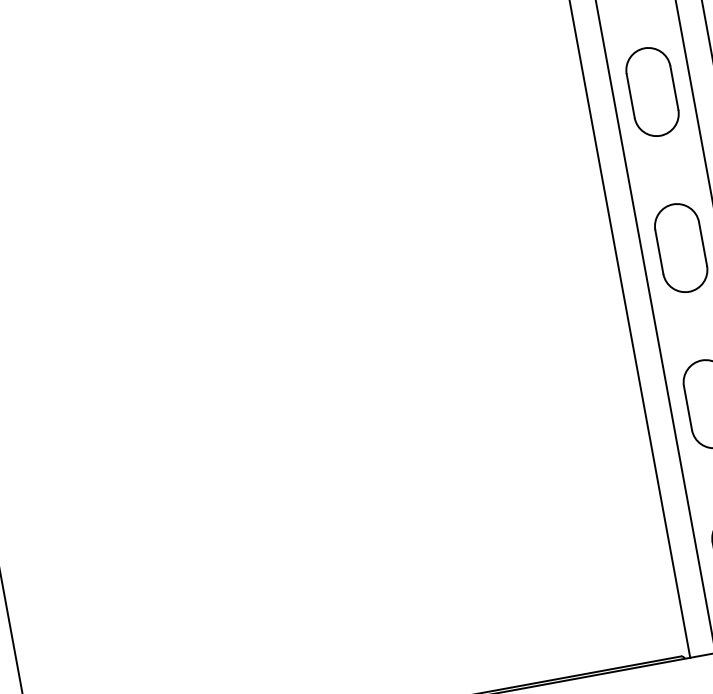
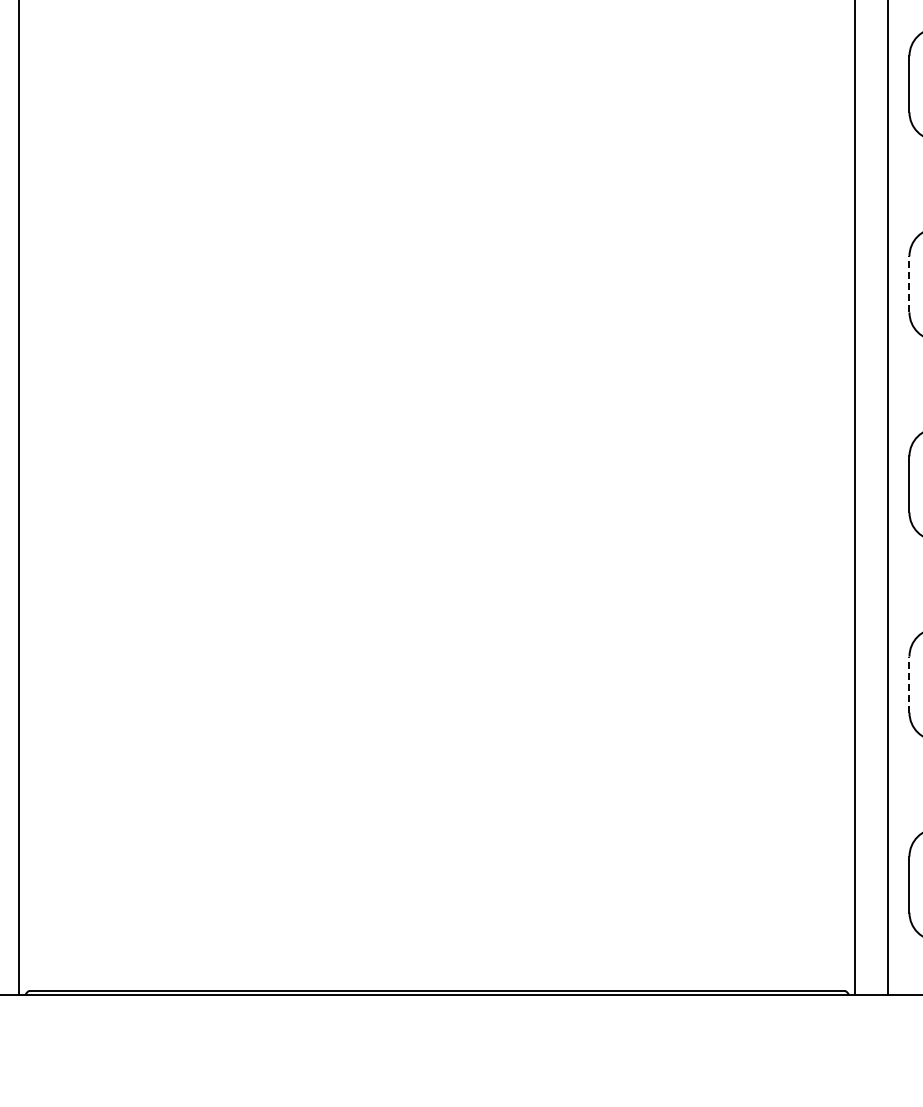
line: (630, 95) -> (909, 283), solid -> dashed
line: (688, 408) -> (909, 684), solid -> dashed

